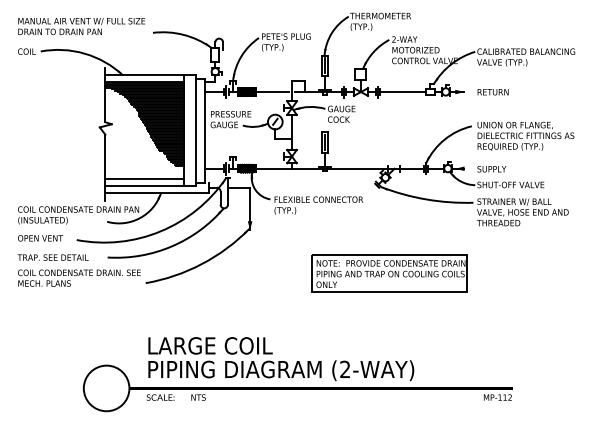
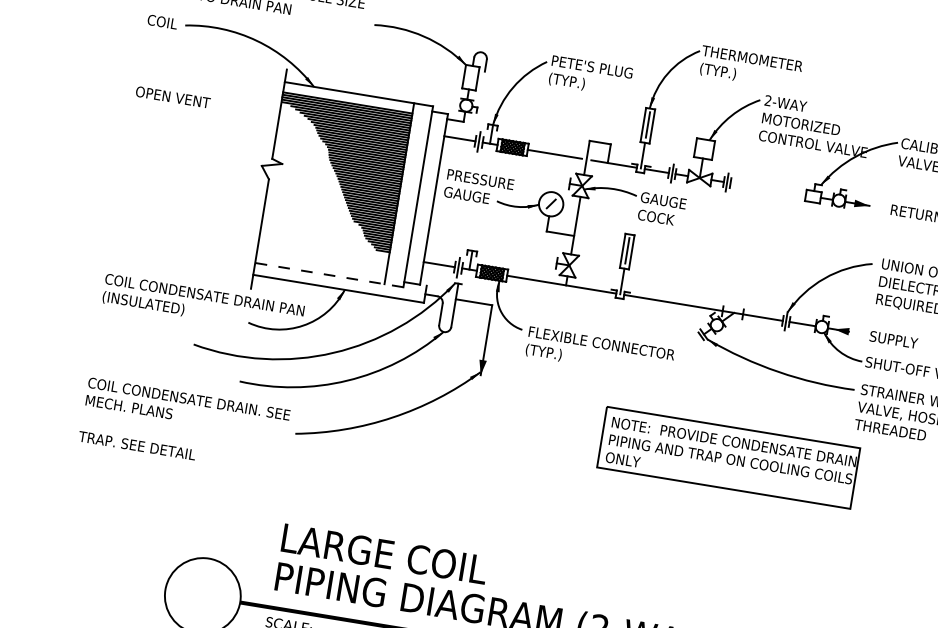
line: (402, 92) -> (767, 189), removed
line: (144, 179) -> (321, 263), removed
line: (150, 185) -> (329, 274), solid -> dashed
text: (40, 238) -> (173, 97), moved
text: (52, 257) -> (136, 445), moved
part: (389, 273) -> (728, 458), moved

